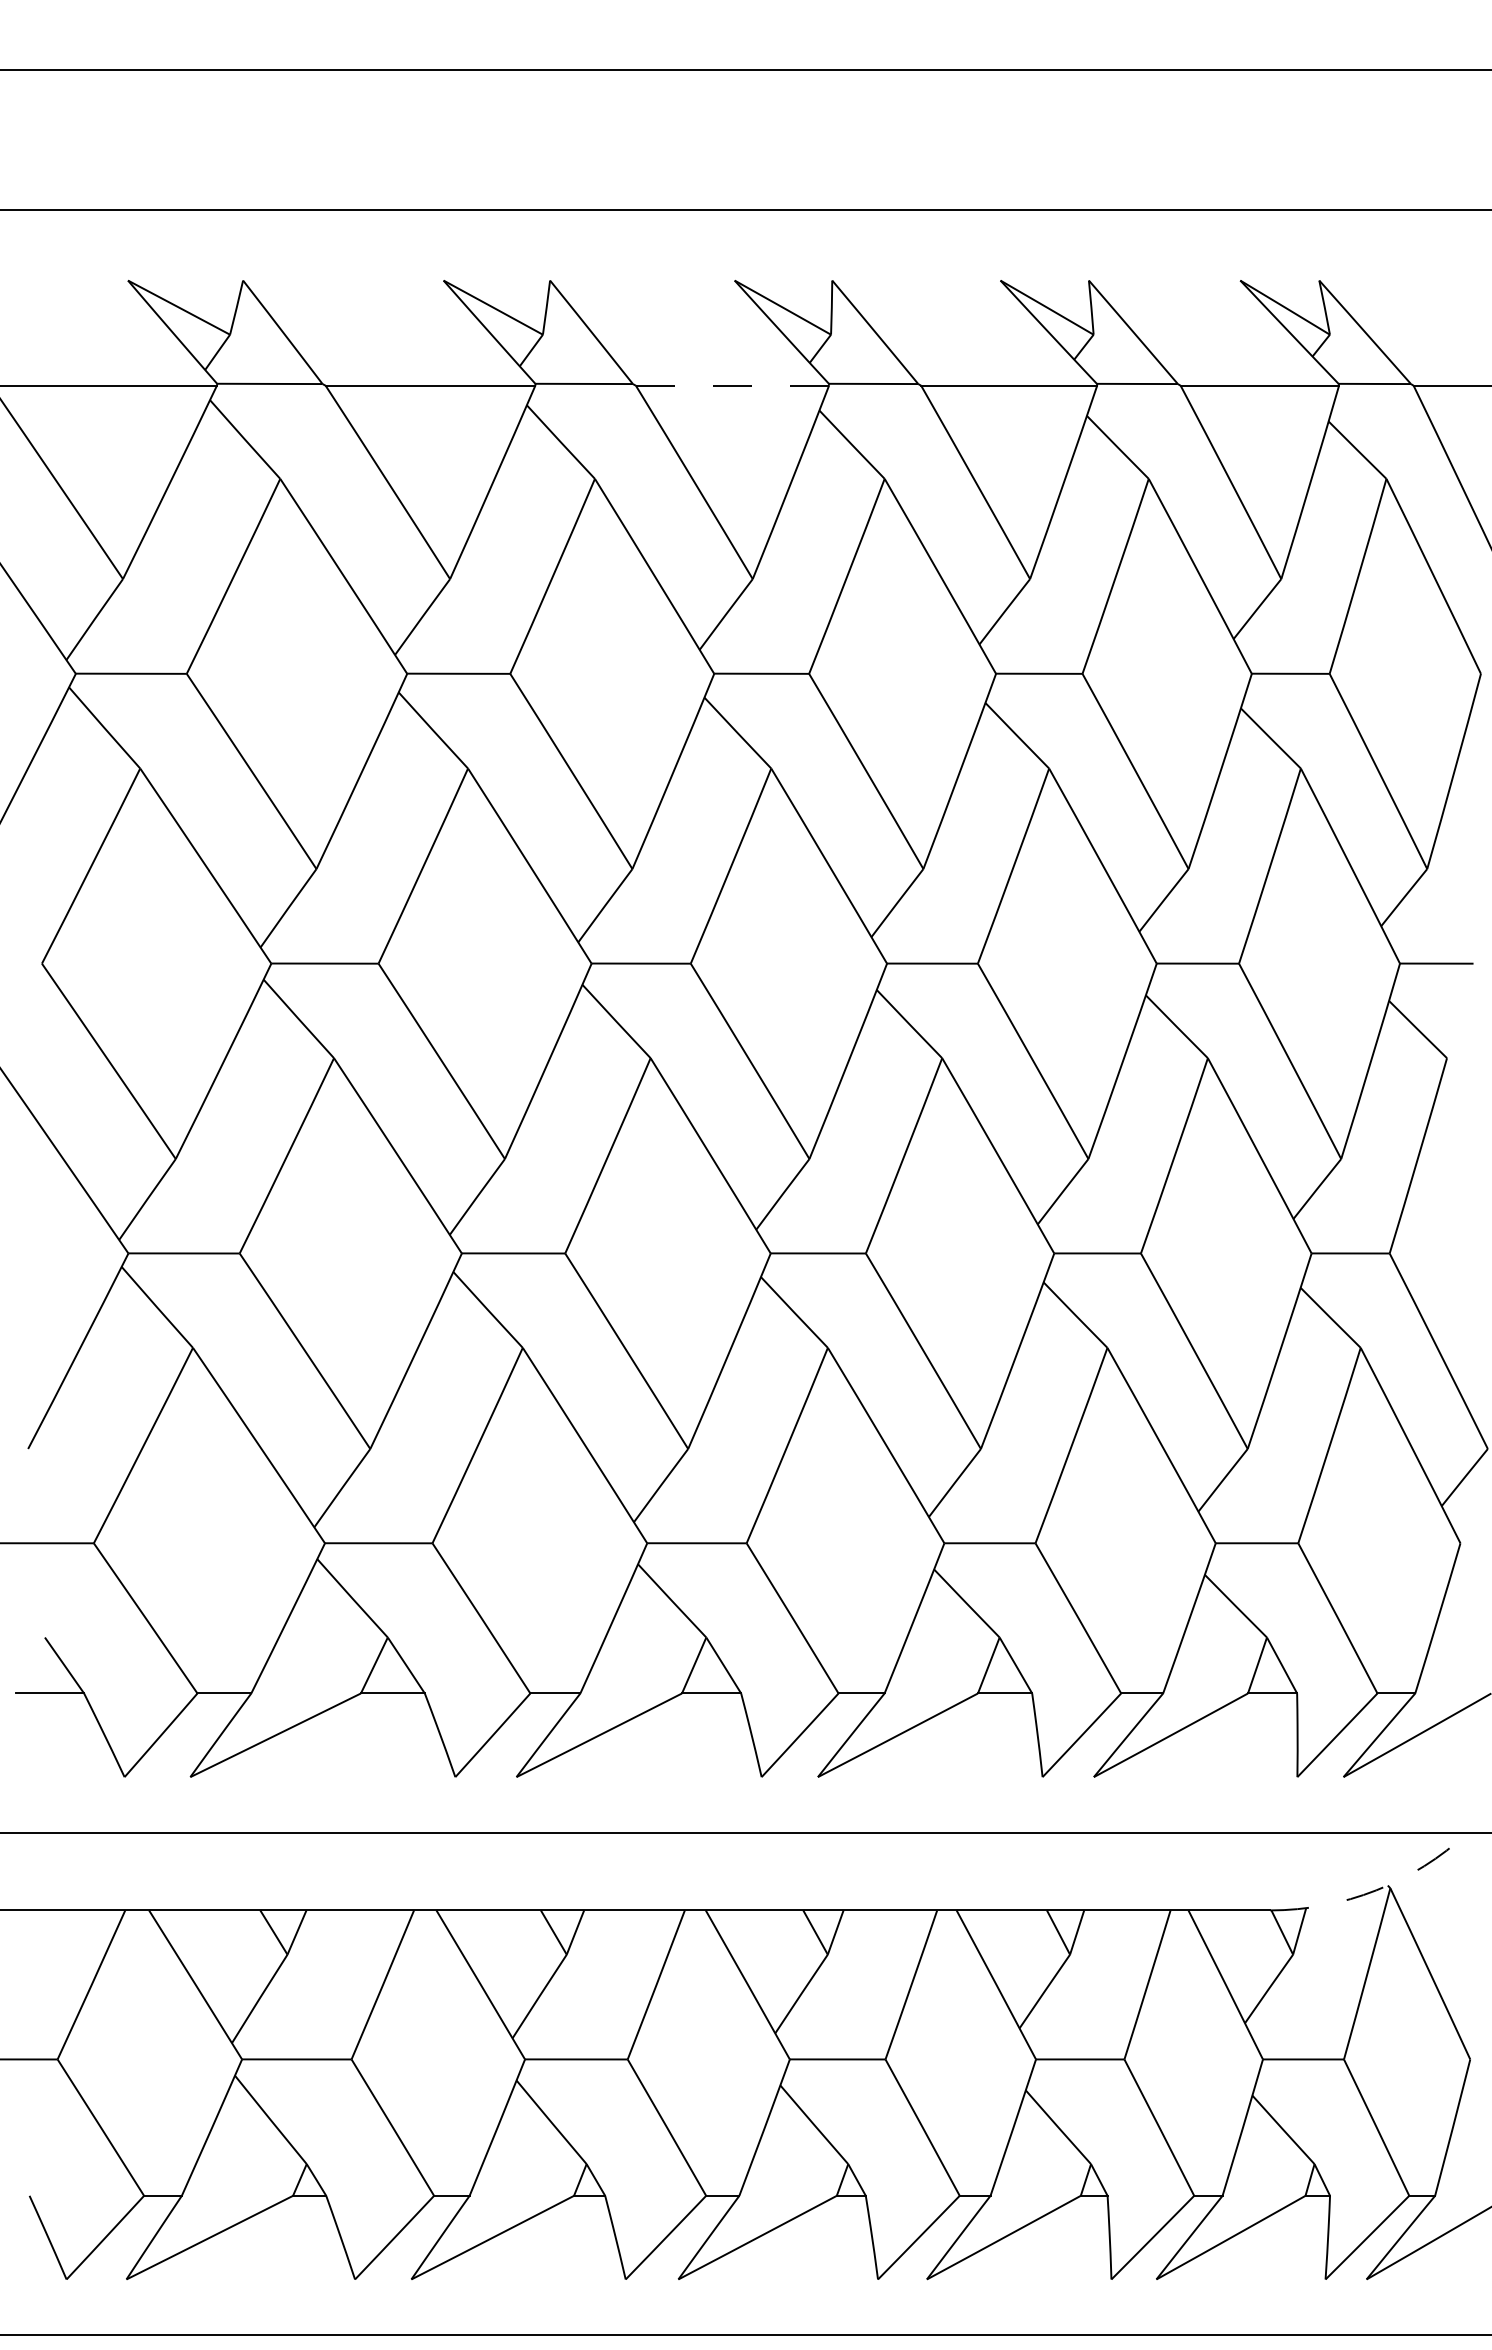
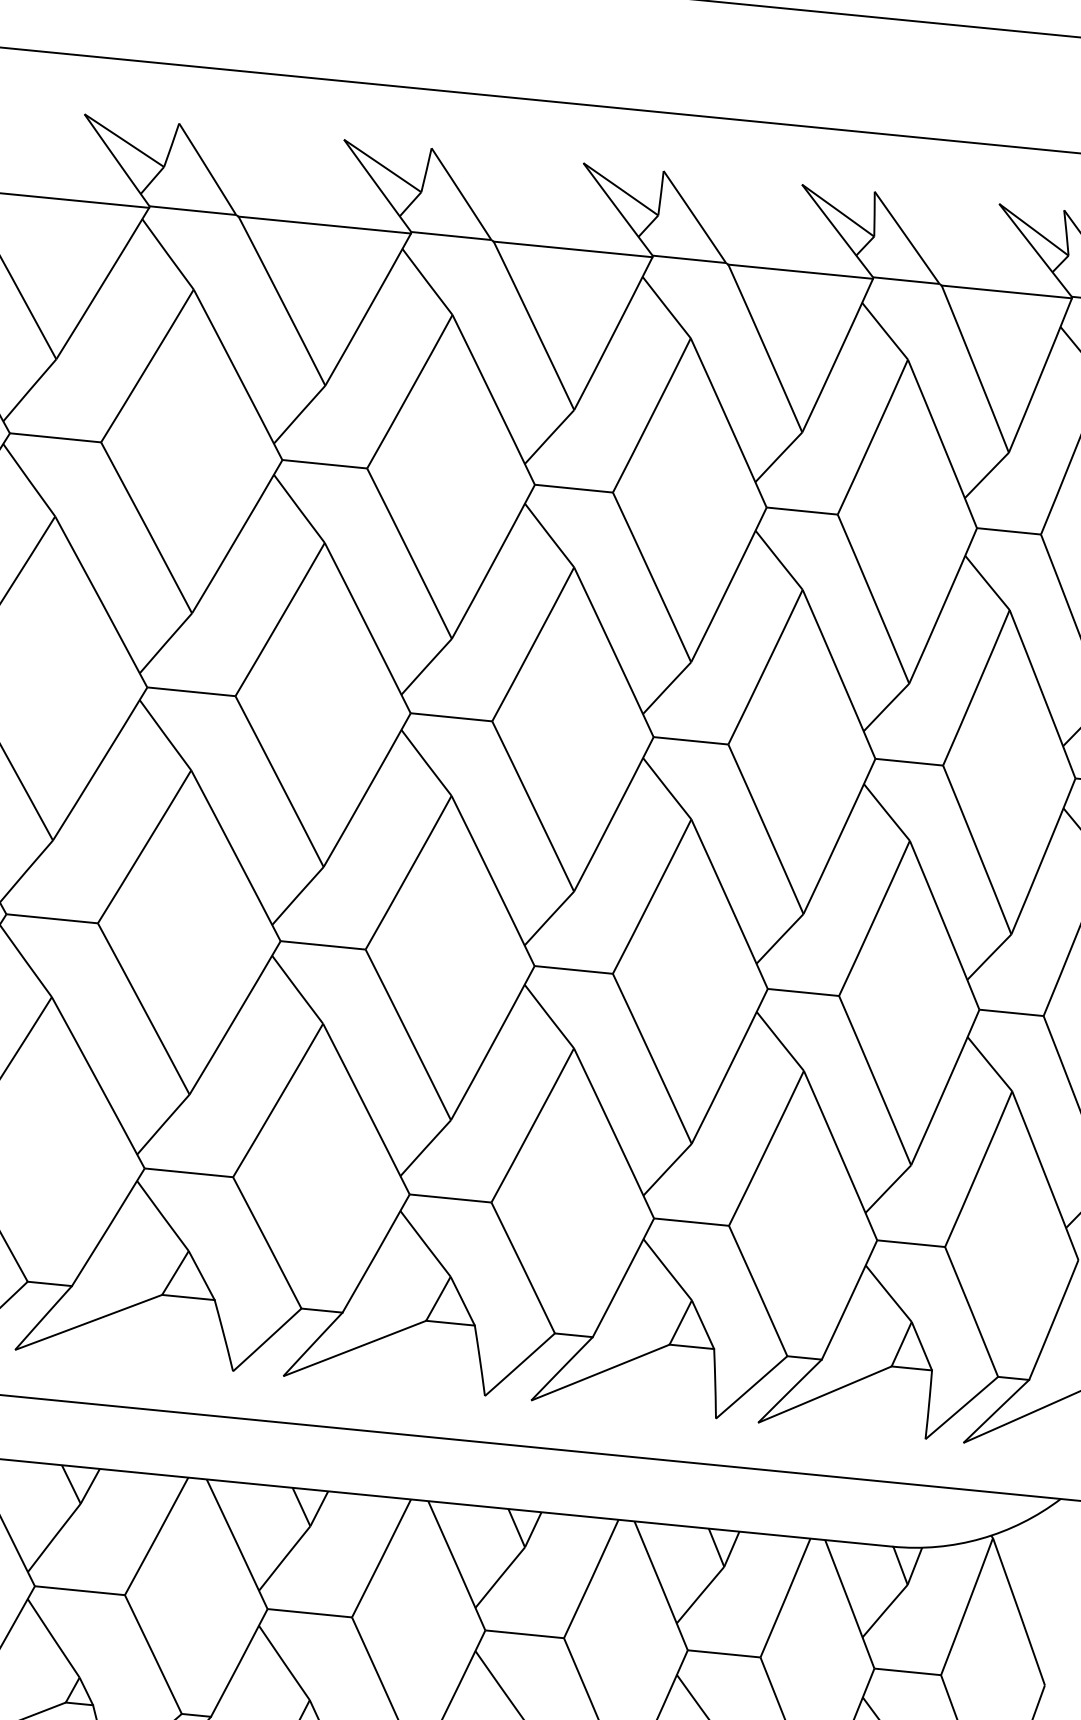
line: (732, 385) -> (573, 249), dashed -> solid
arc: (1376, 1890) -> (981, 1538), dashed -> solid

